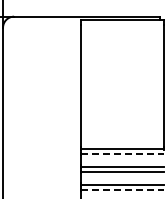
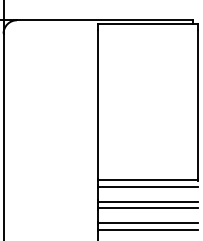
line: (122, 154) -> (148, 187), dashed -> solid
line: (122, 190) -> (148, 230), dashed -> solid

